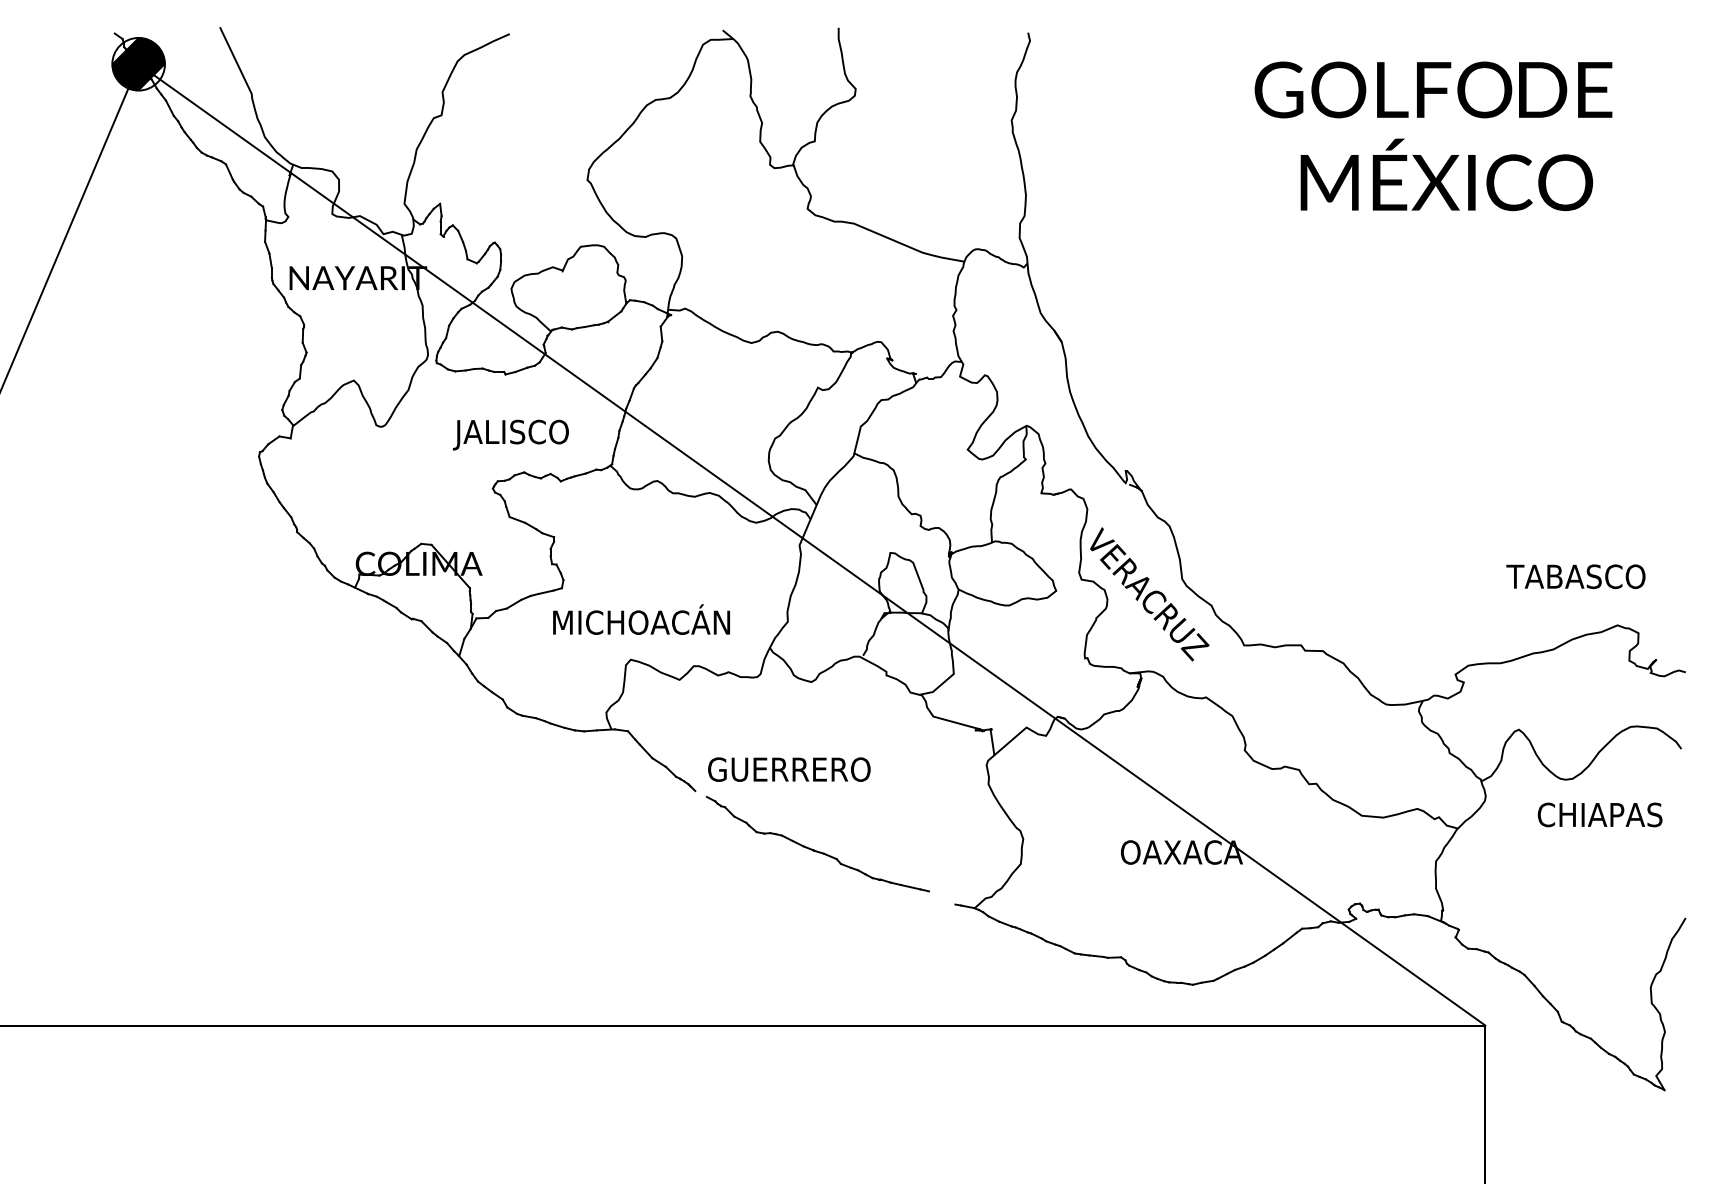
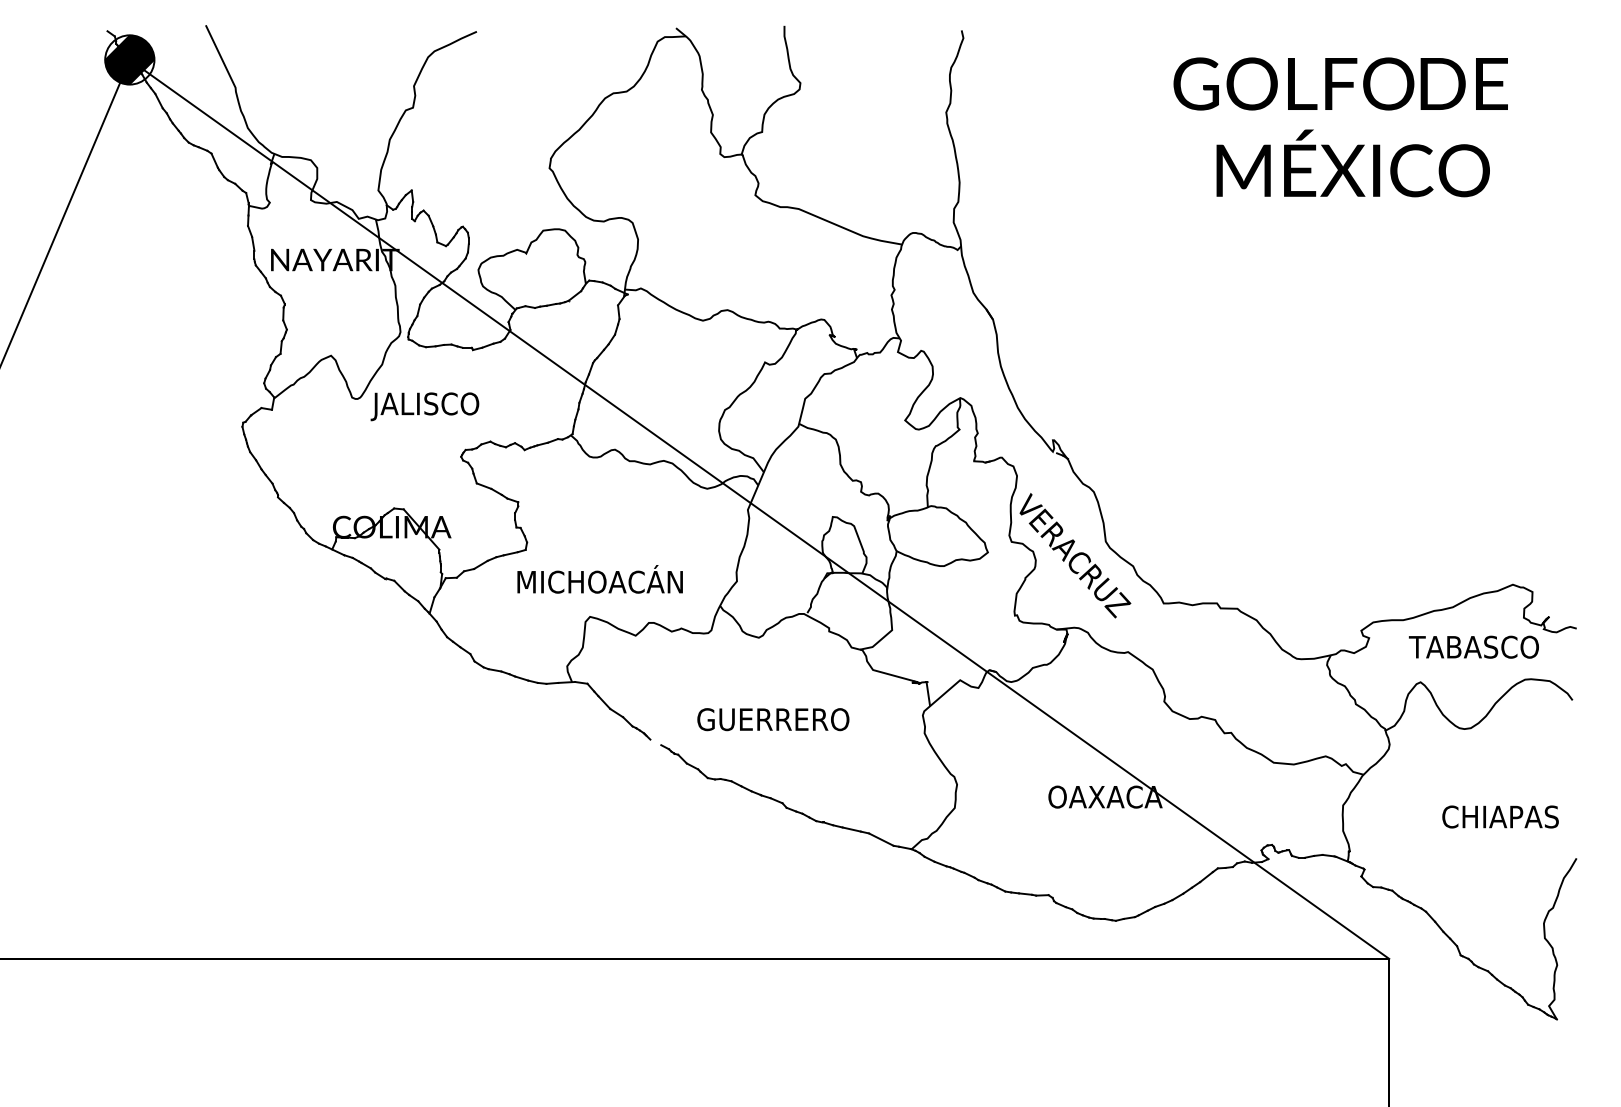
text: (510, 434) -> (424, 406), moved
text: (1575, 575) -> (1473, 646), moved
text: (789, 769) -> (773, 719), moved
text: (1600, 814) -> (1500, 816), moved
line: (942, 897) -> (881, 839), added

